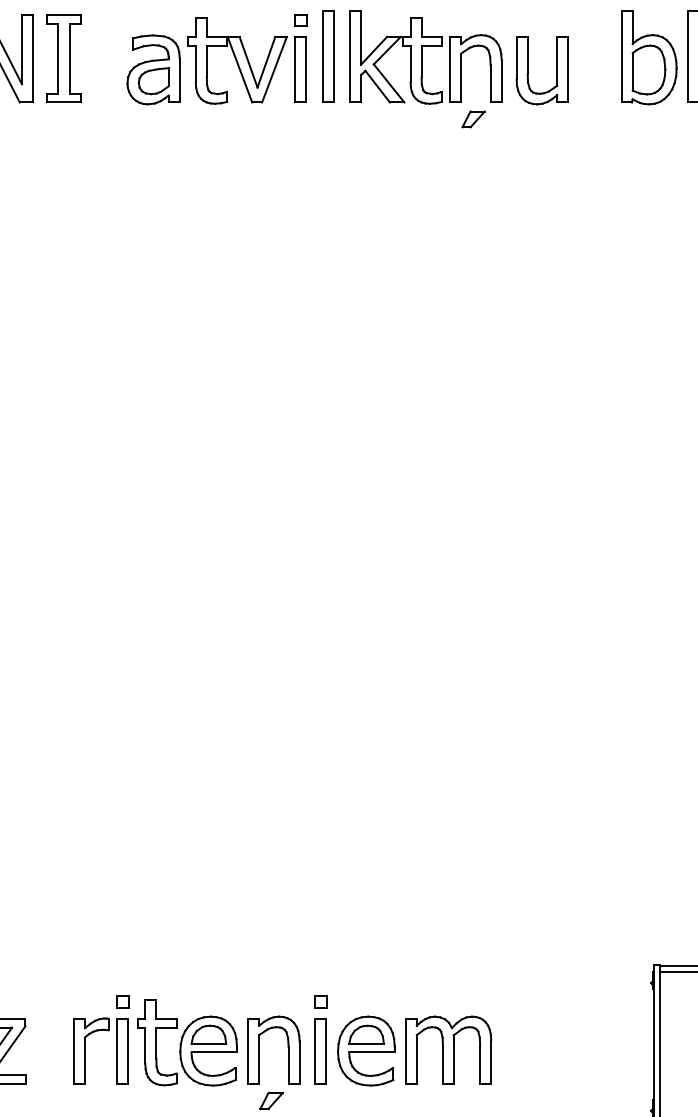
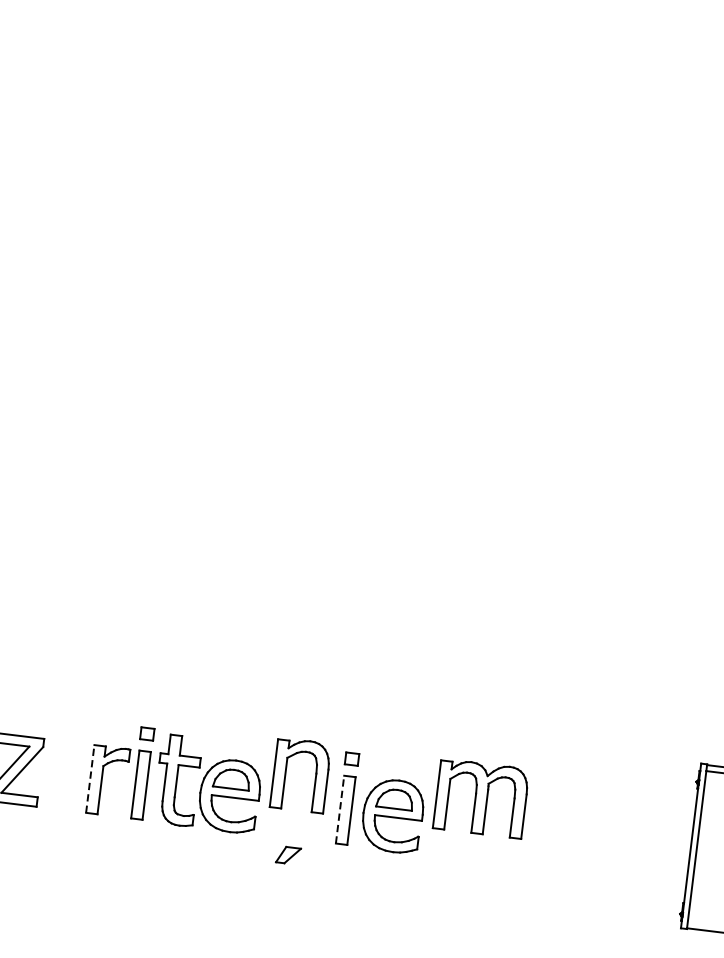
part: (259, 1049) -> (285, 772), moved
part: (448, 1049) -> (481, 797), moved
line: (73, 1051) -> (89, 779), solid -> dashed
line: (315, 1051) -> (340, 809), solid -> dashed

